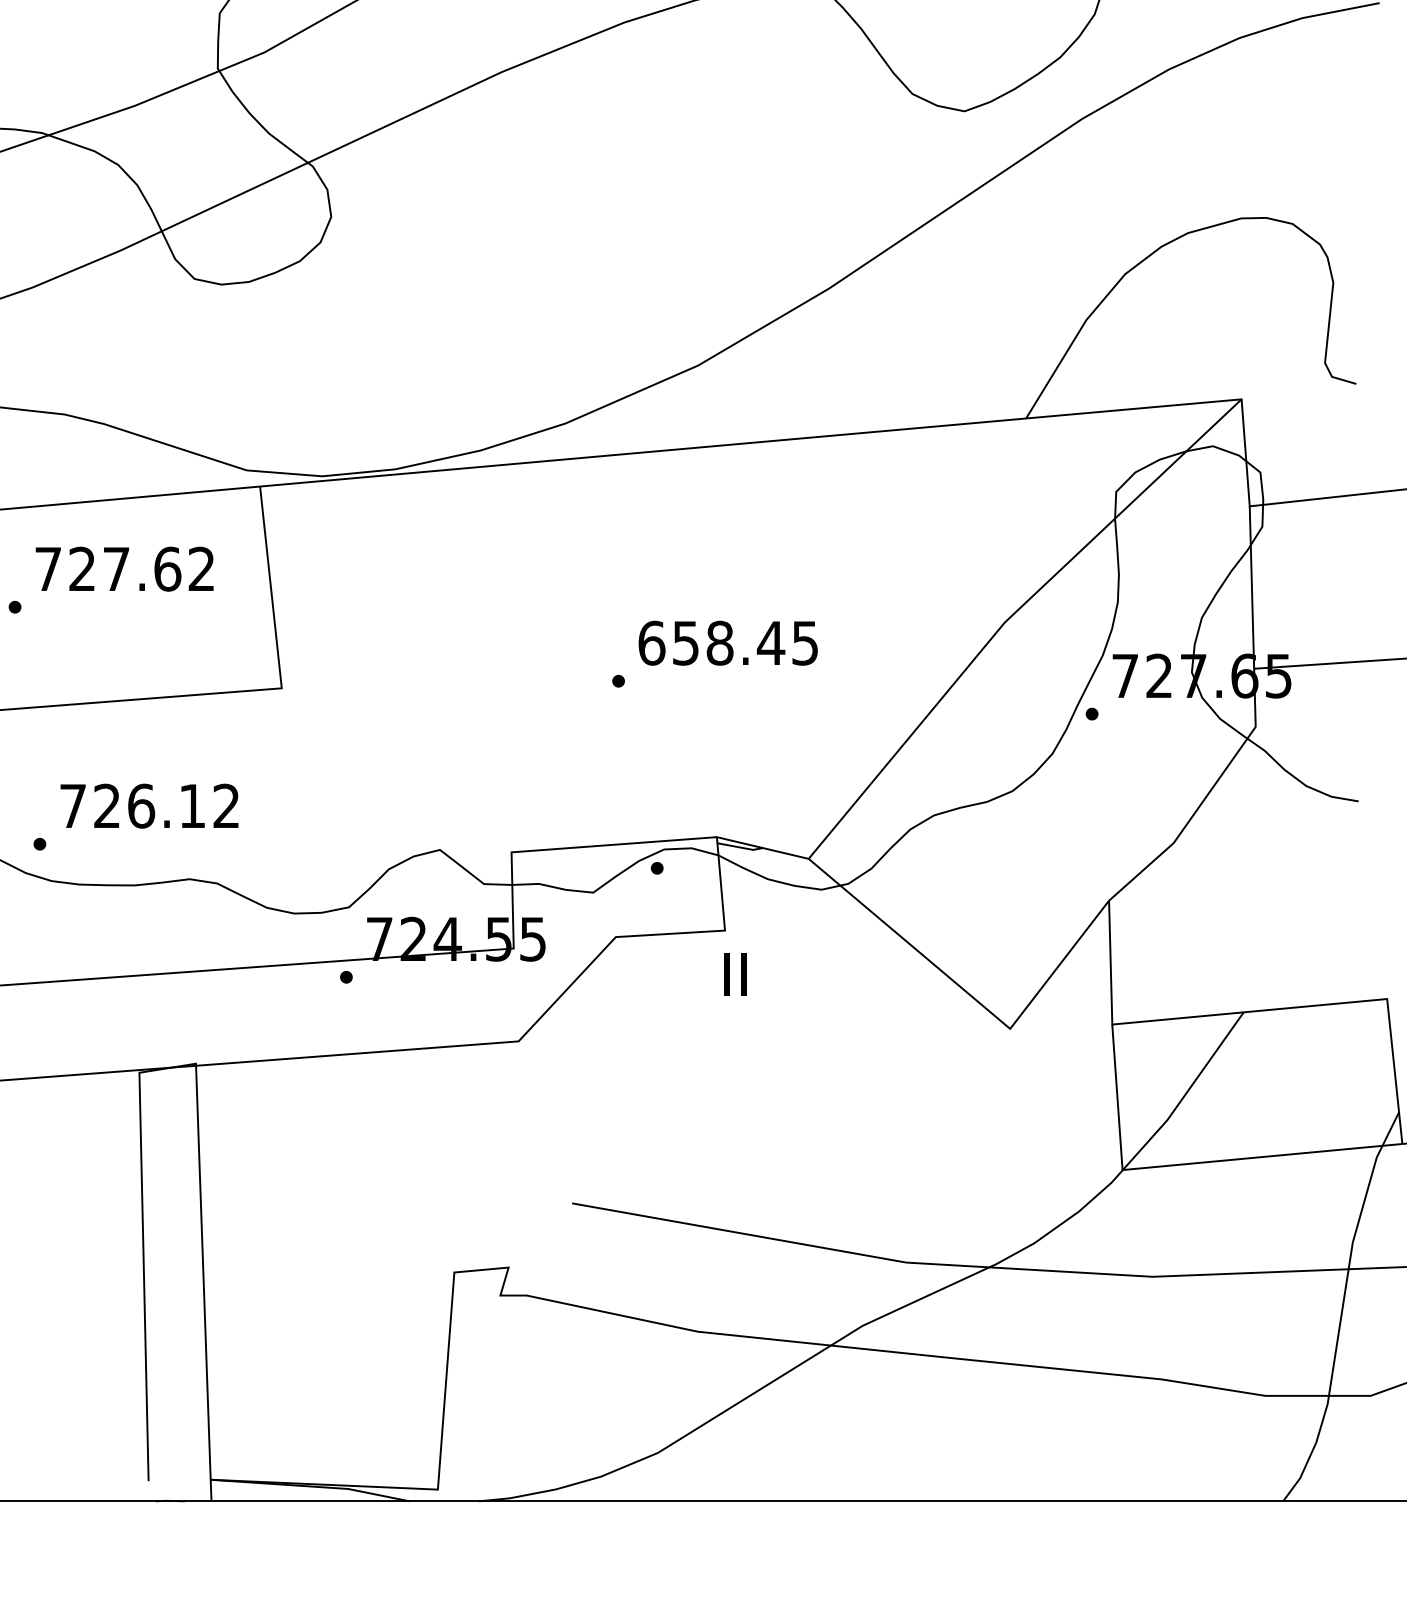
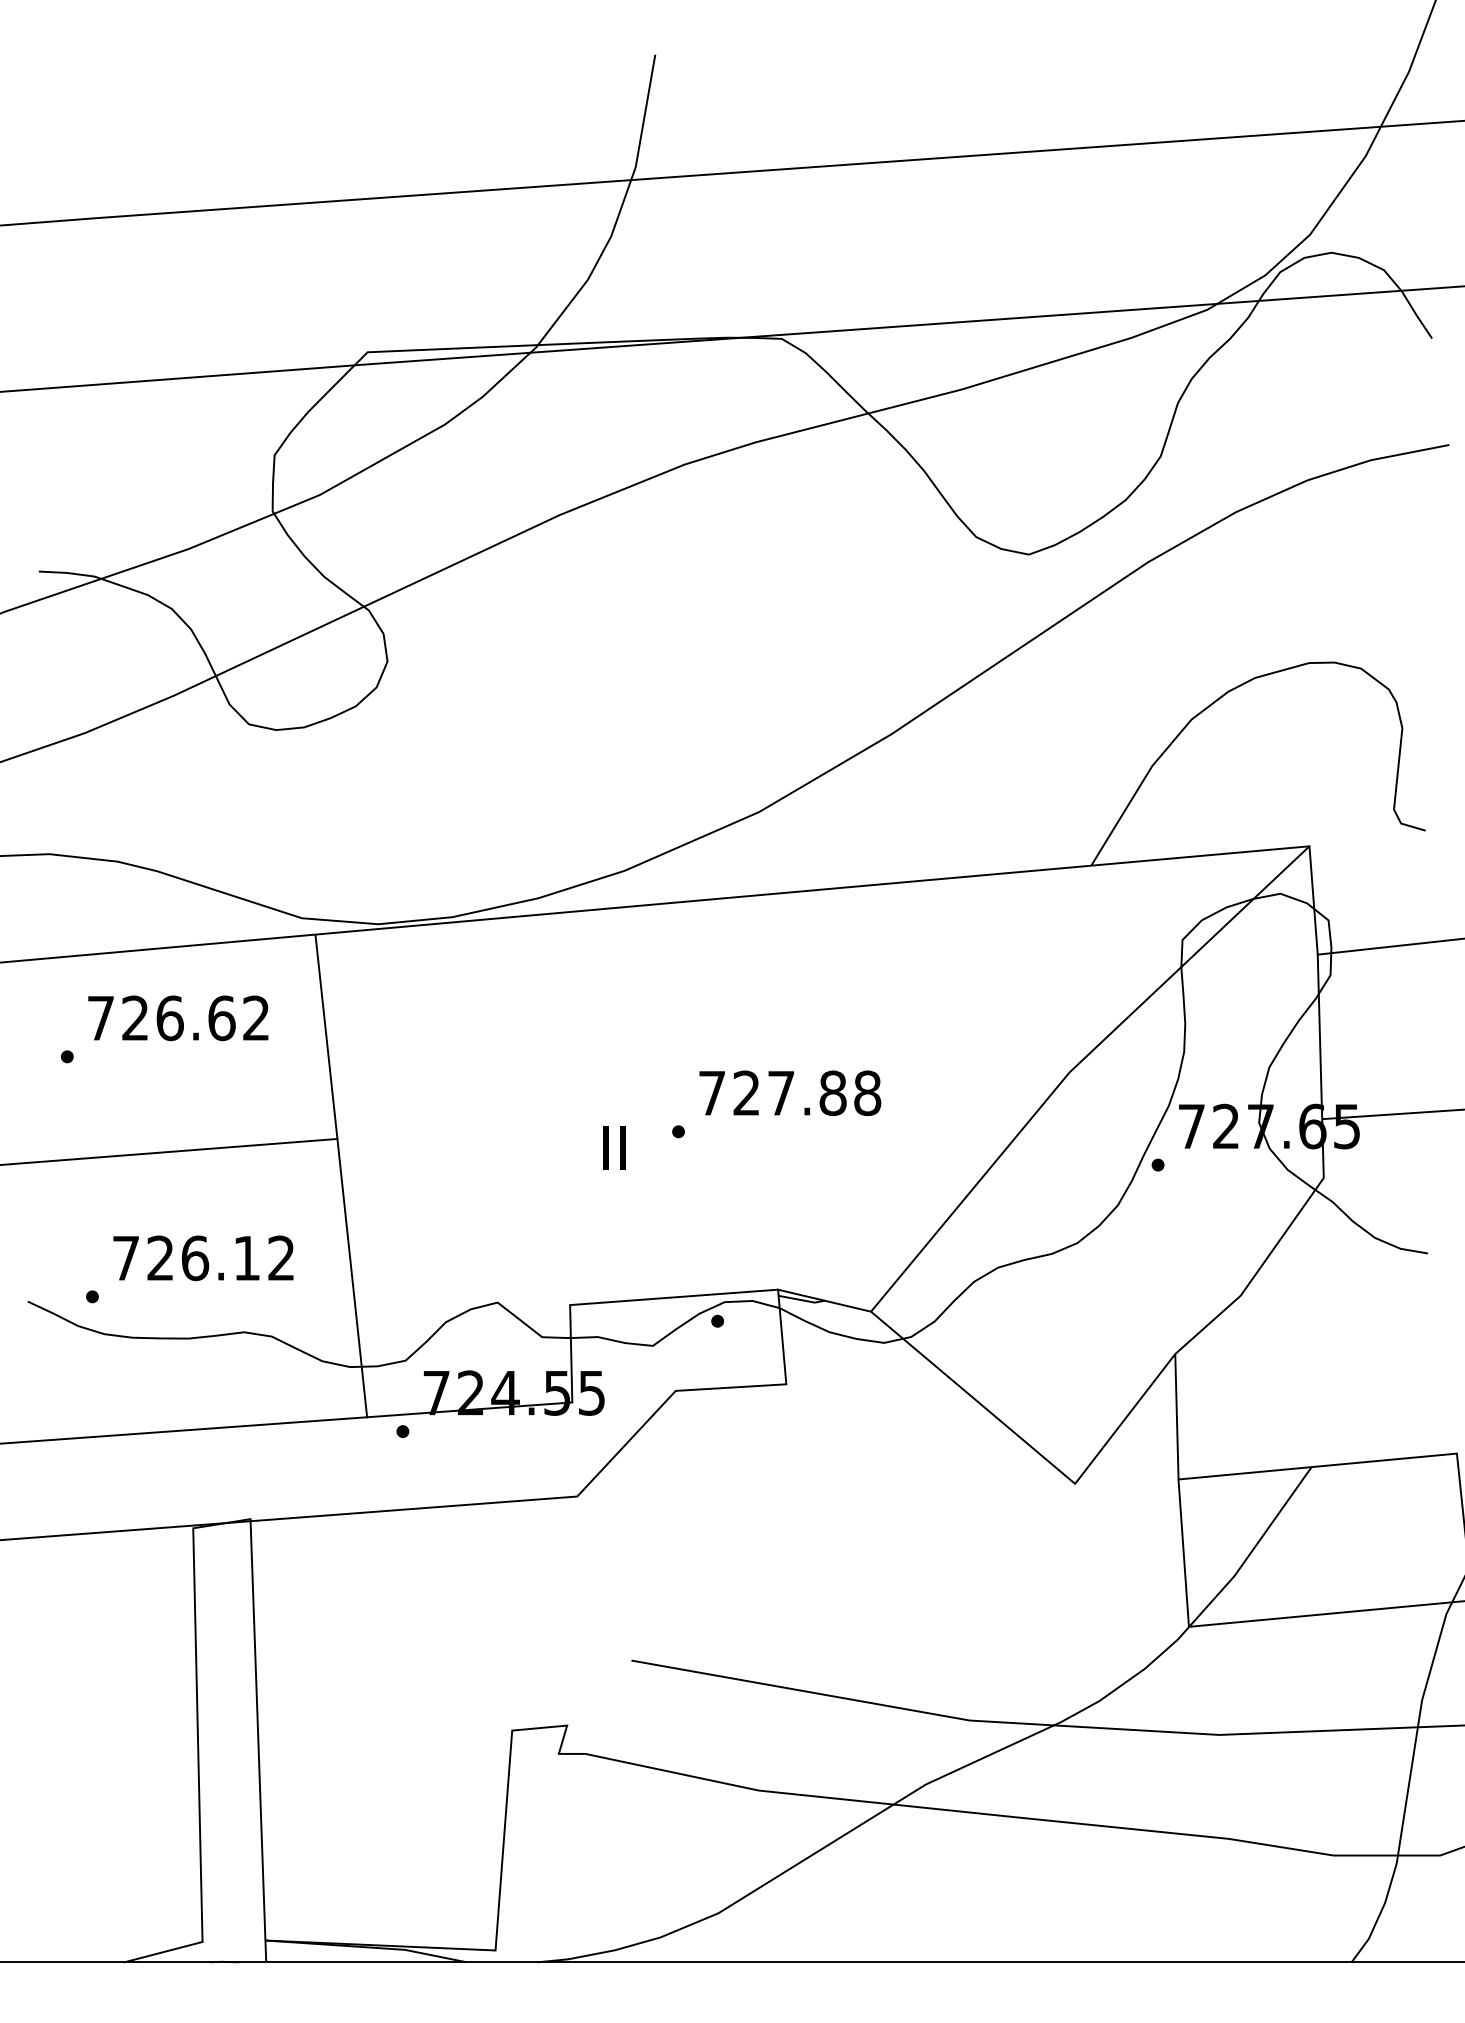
text: (115, 569) -> (169, 1018), 727.62 -> 726.62
text: (728, 643) -> (789, 1093), 658.45 -> 727.88
line: (296, 825) -> (352, 1277), added
text: (735, 974) -> (614, 1147), moved
line: (110, 1490) -> (163, 1951), added

